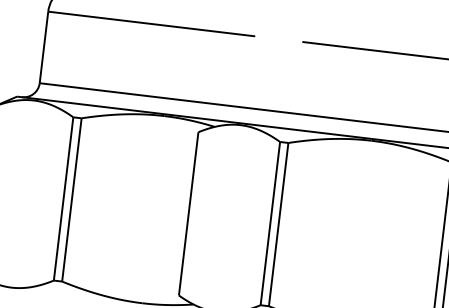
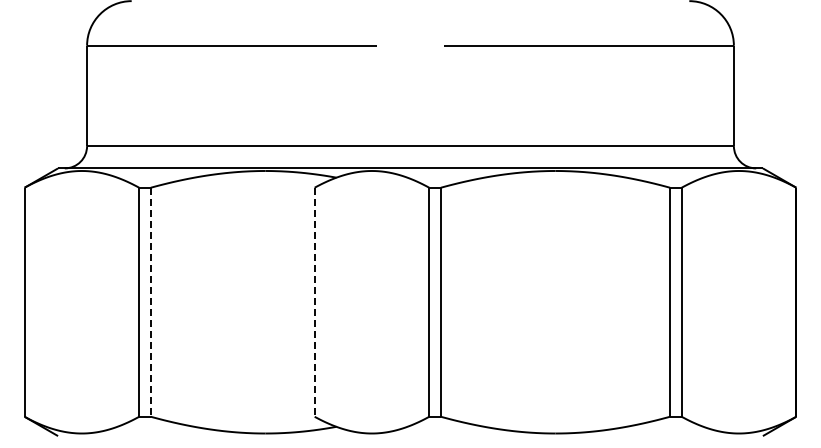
line: (71, 200) -> (150, 302), solid -> dashed
line: (188, 214) -> (314, 302), solid -> dashed

